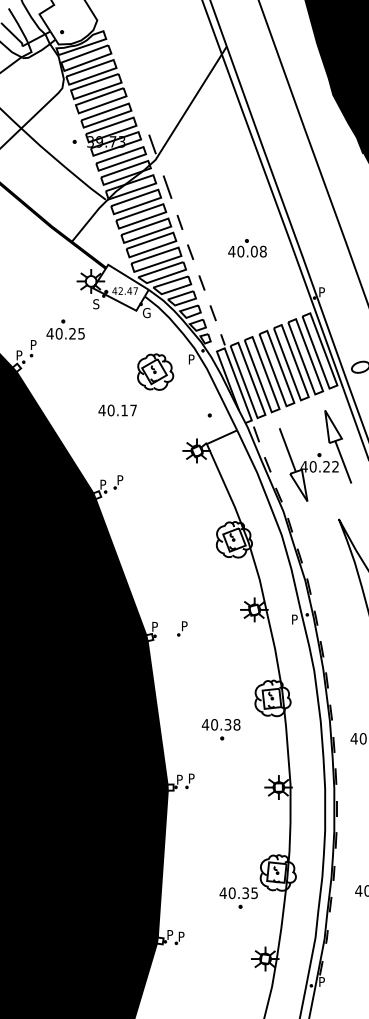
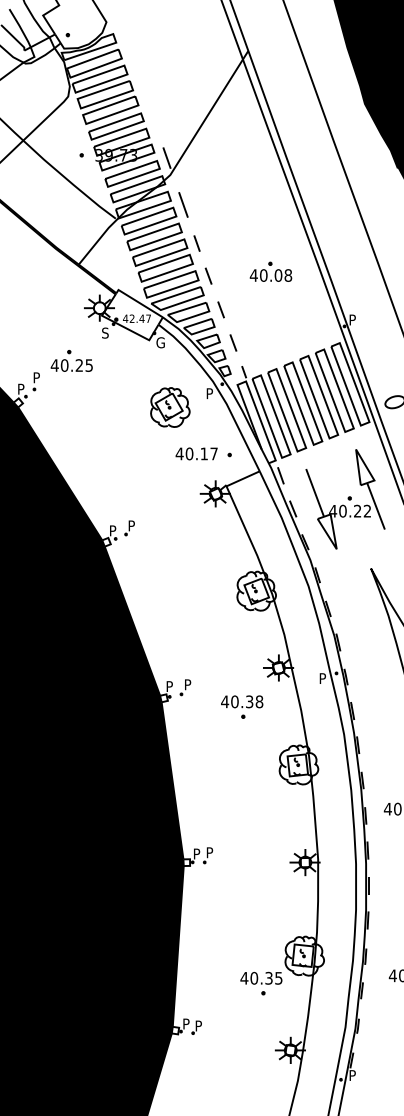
text: (117, 410) -> (196, 453), moved
part: (182, 628) -> (185, 687), moved
part: (220, 729) -> (241, 706), moved

